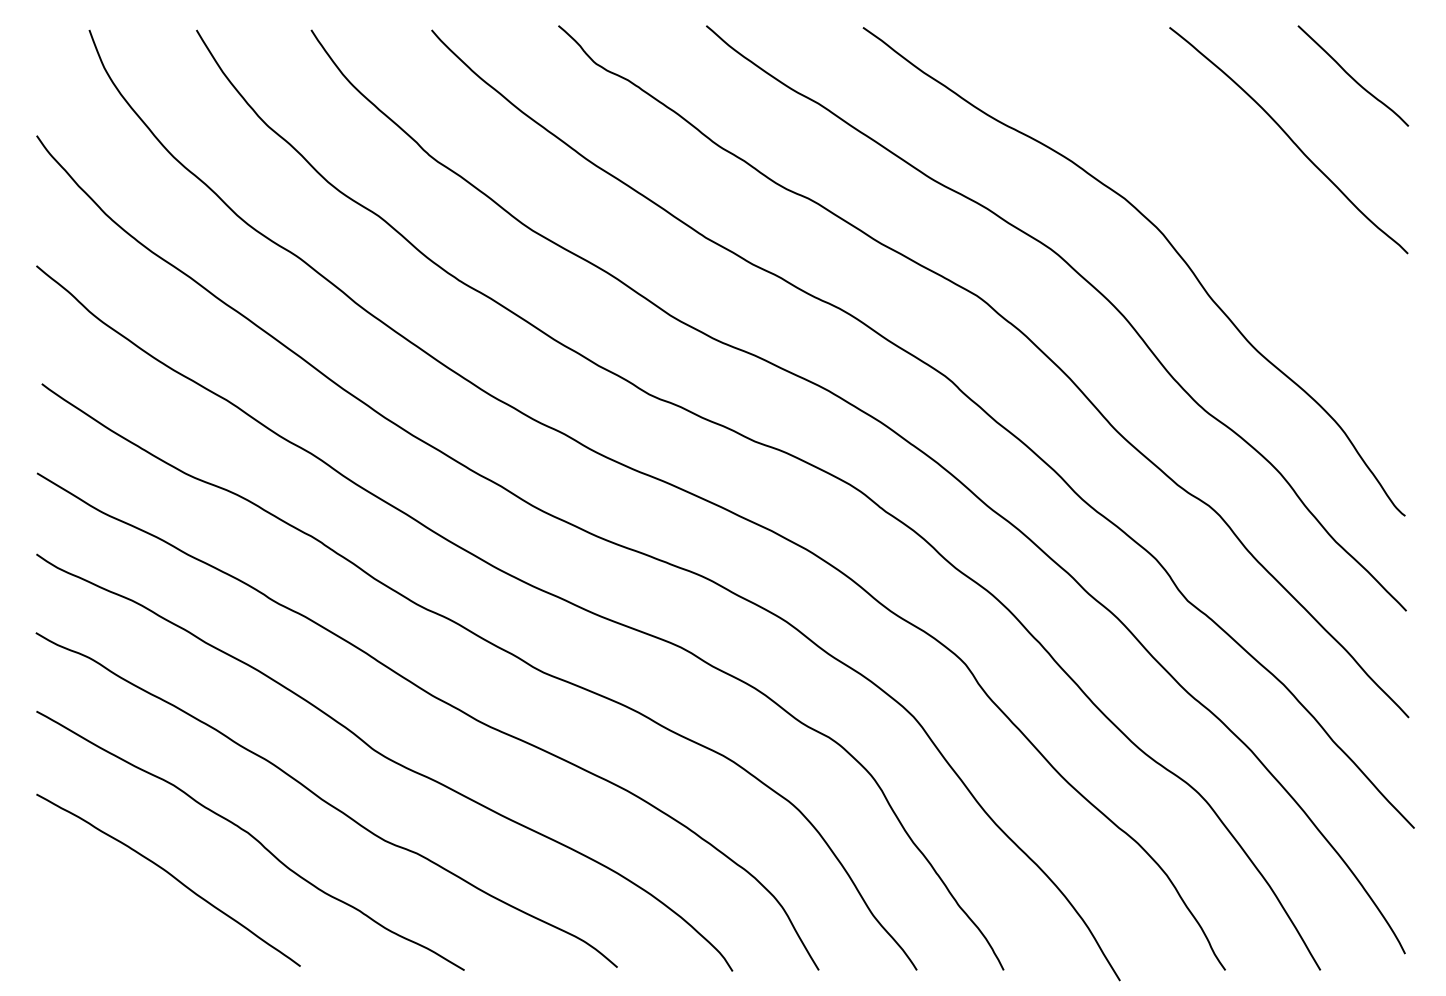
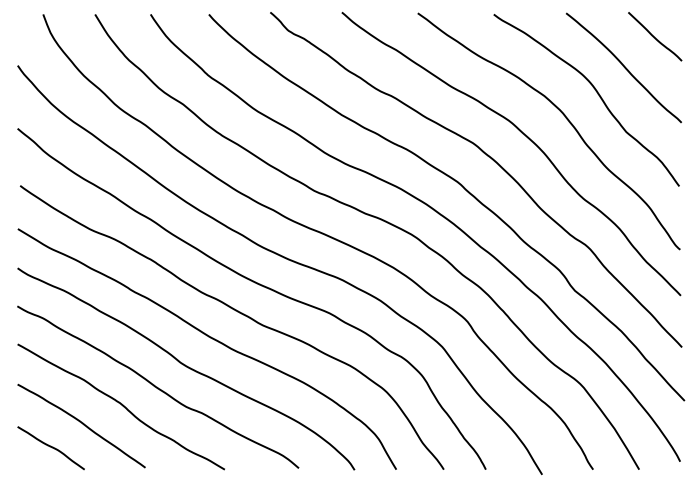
curve: (1234, 195) -> (597, 94), added
curve: (104, 924) -> (50, 447), added

